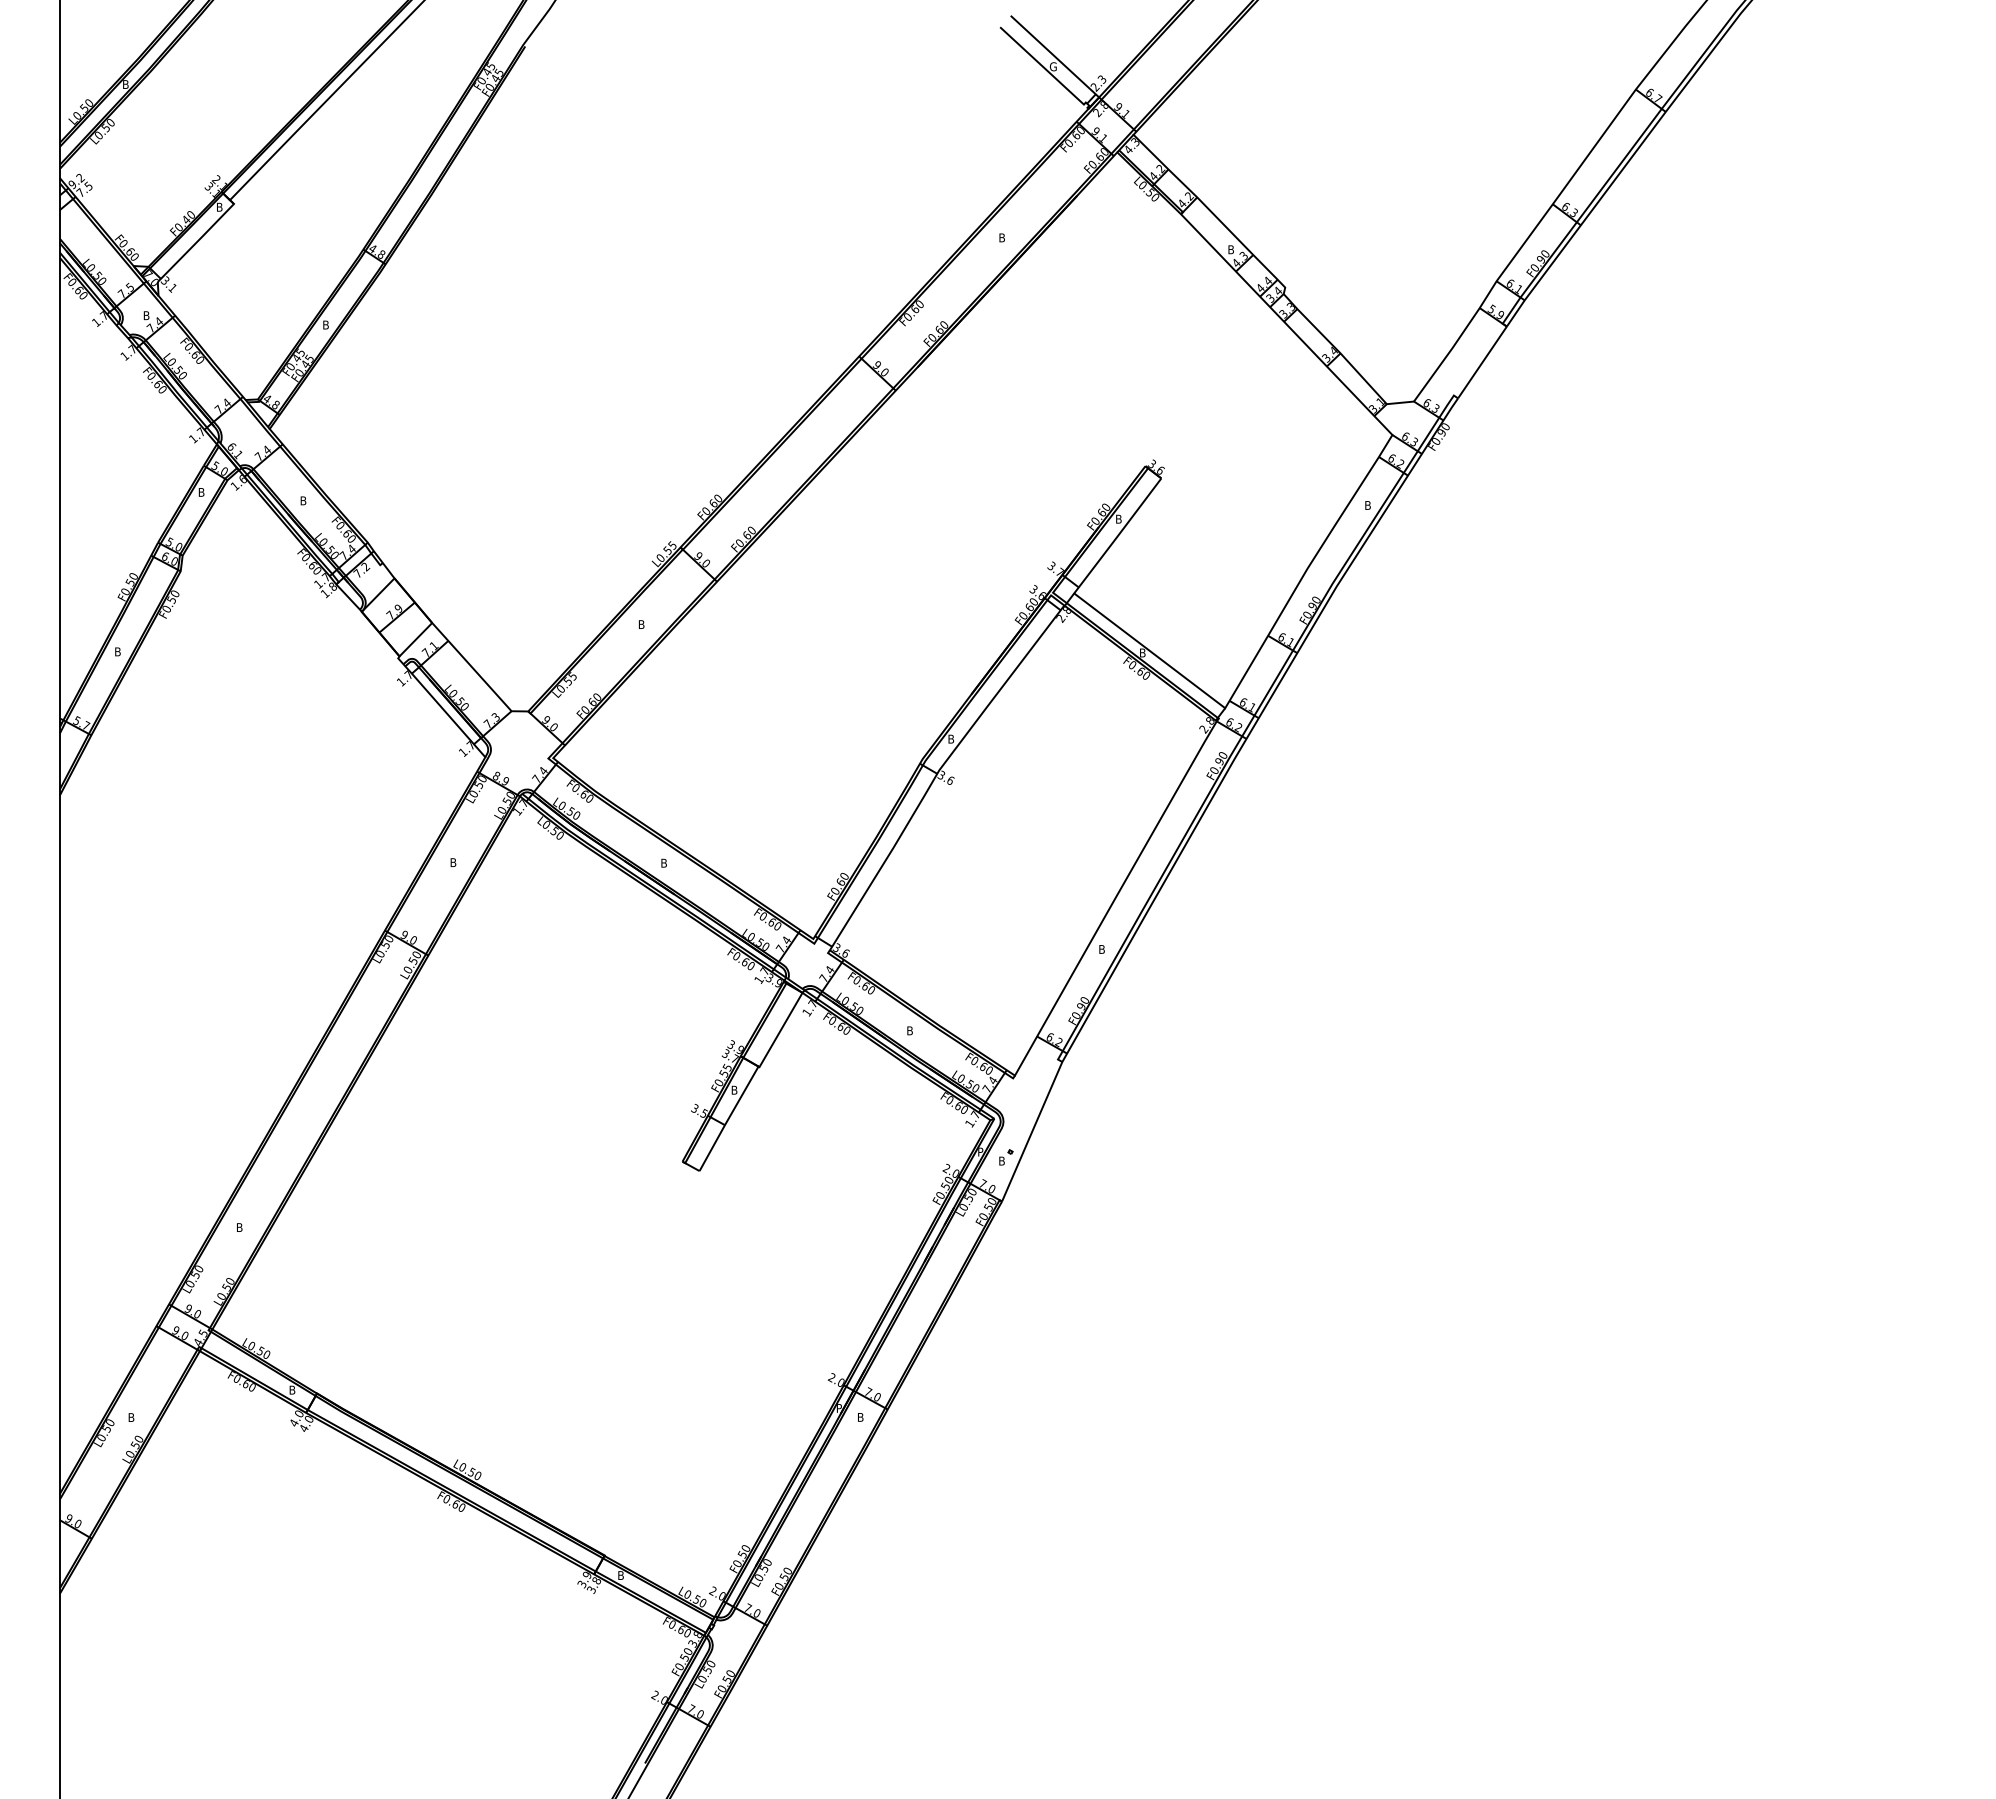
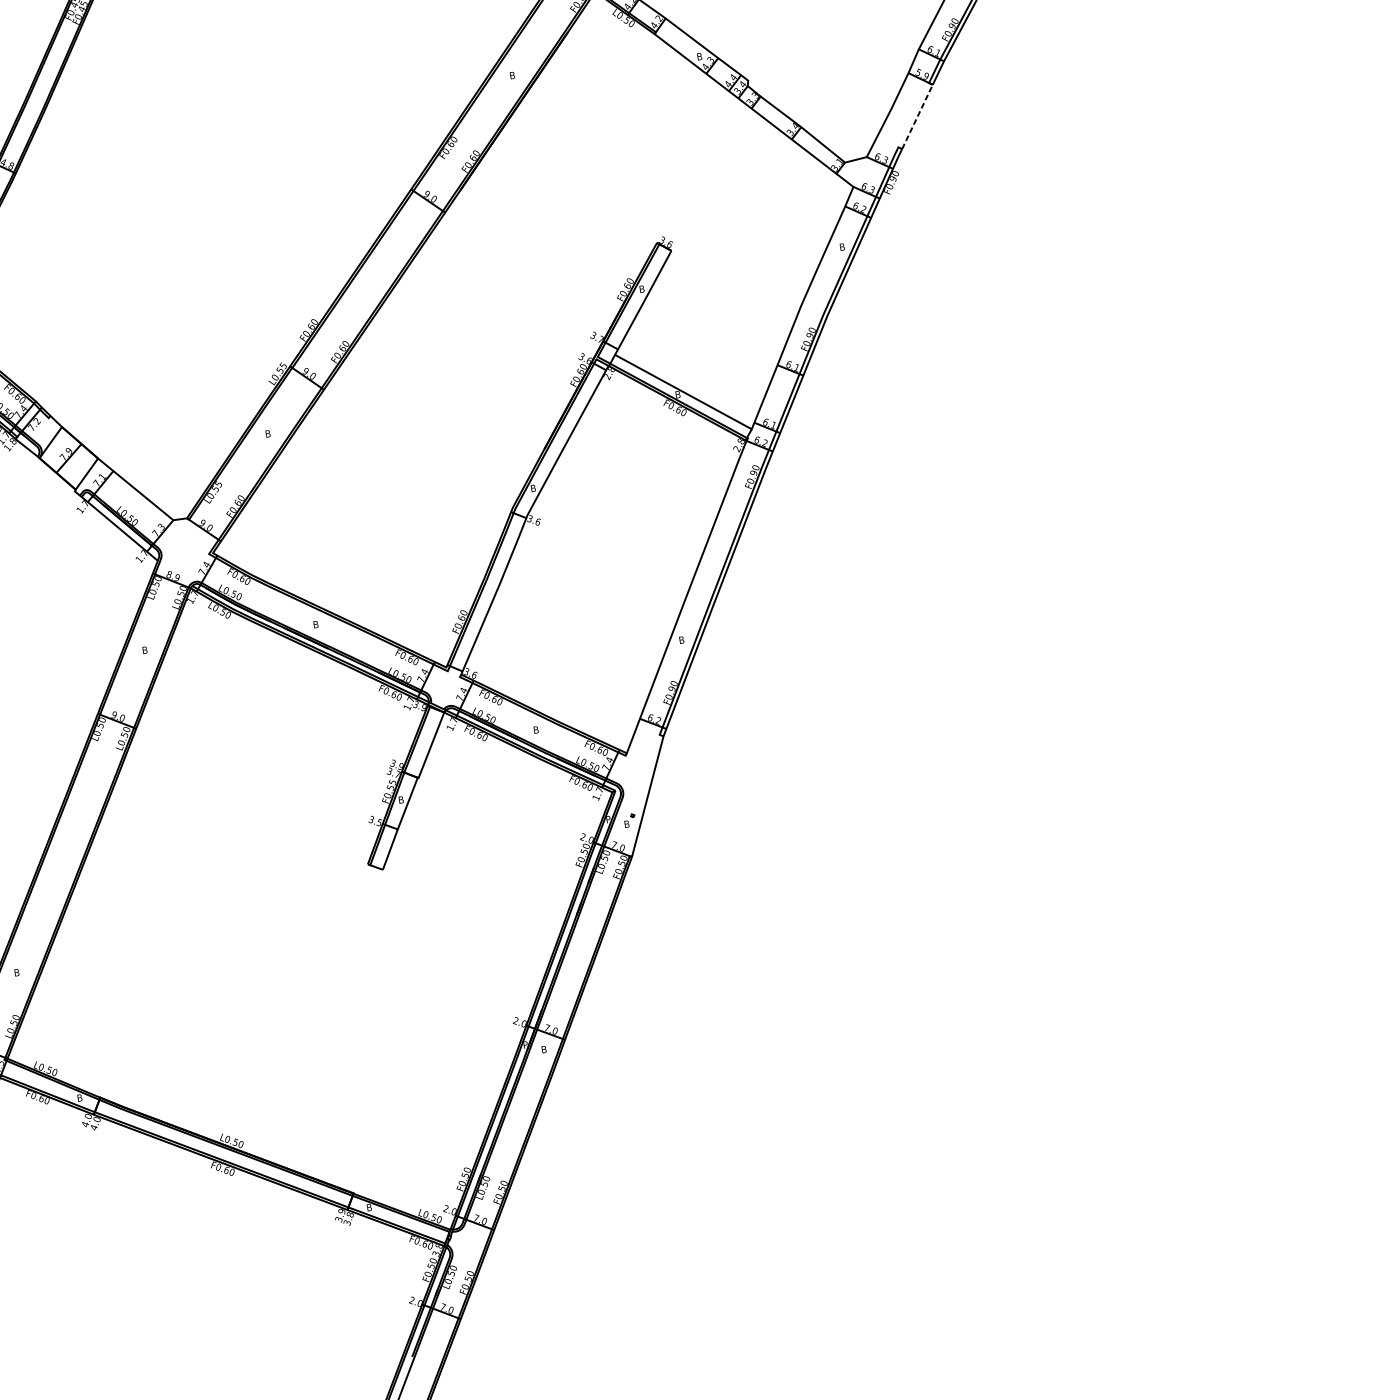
line: (1482, 362) -> (917, 116), solid -> dashed

